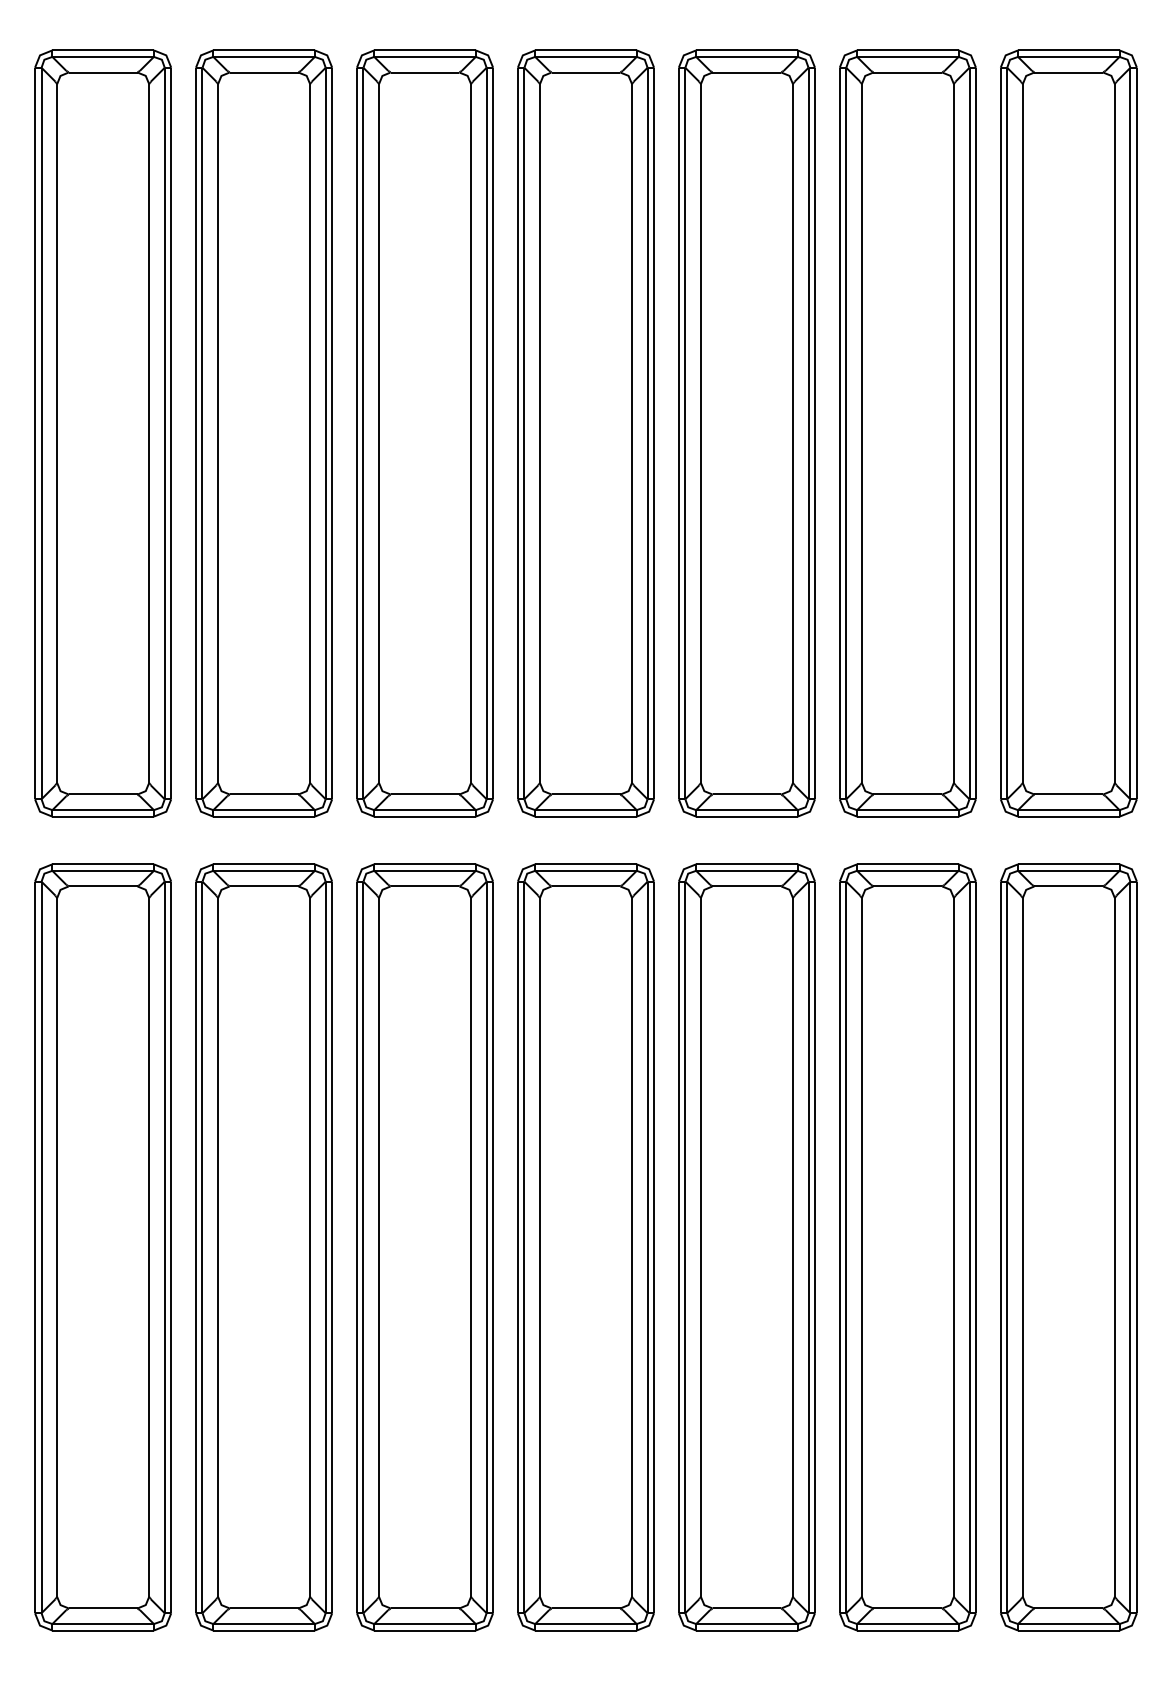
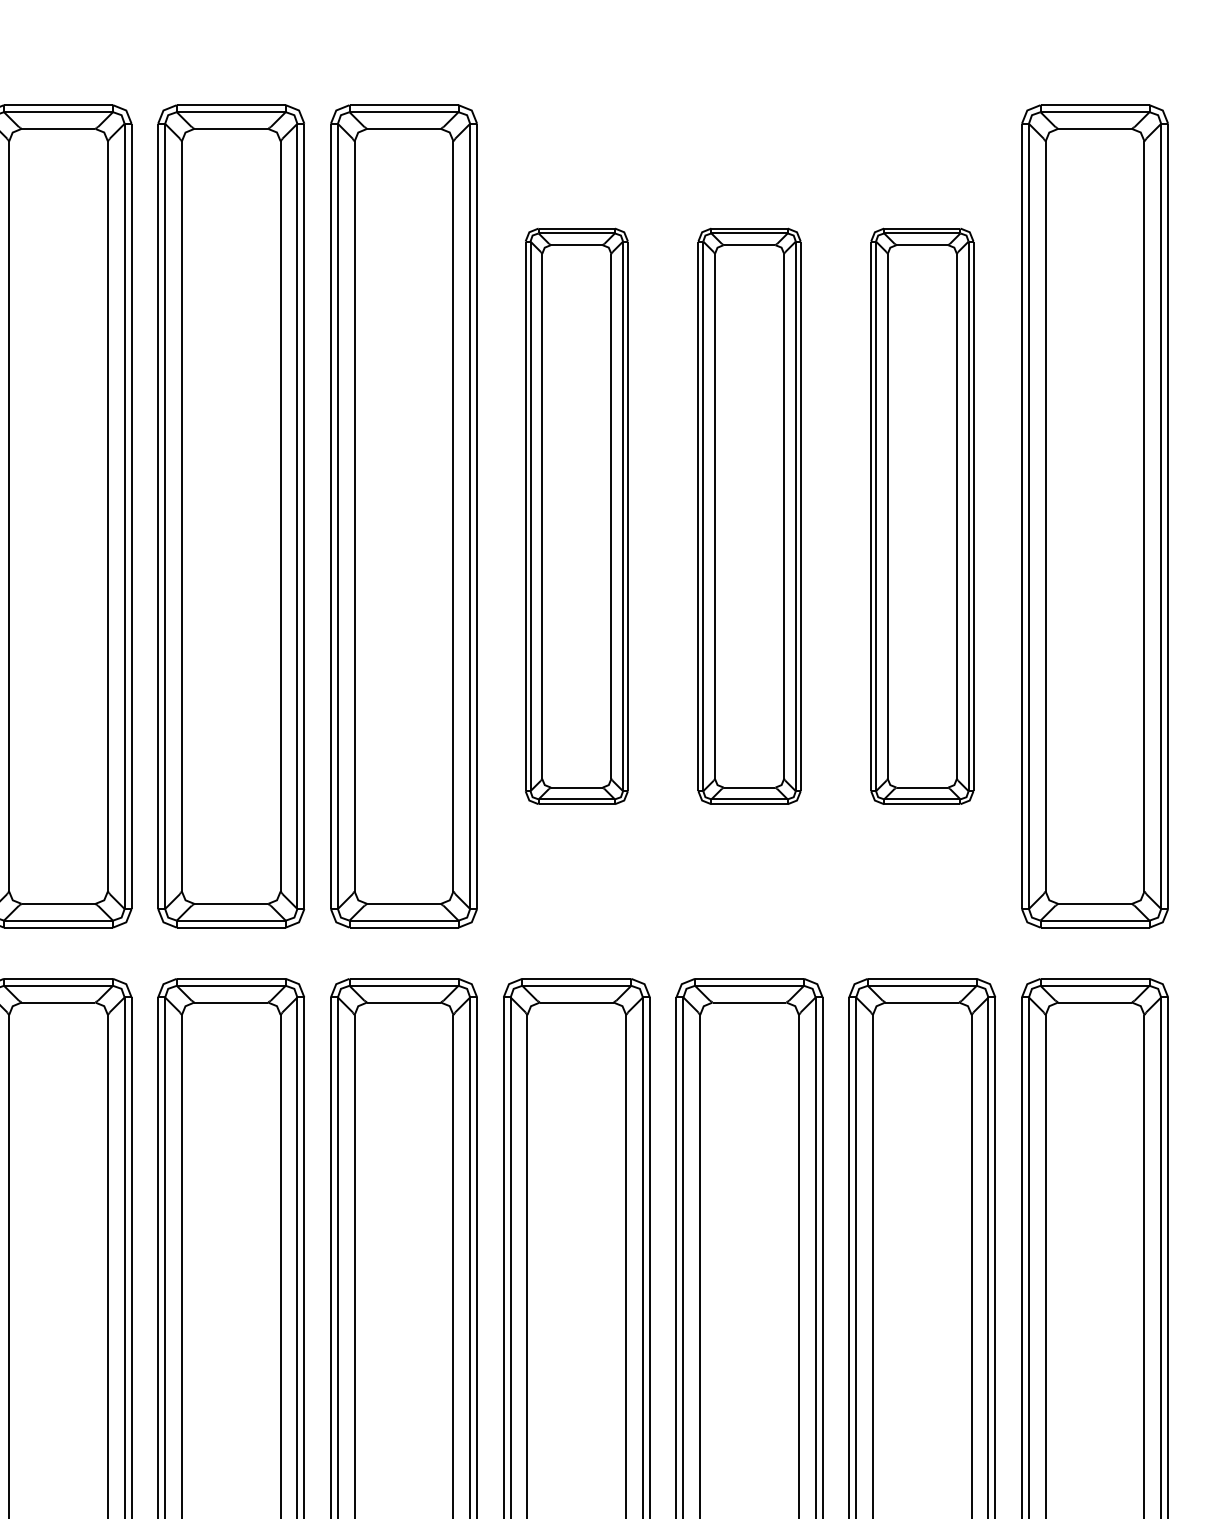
part: (585, 433) -> (576, 516), size x0.7
part: (746, 433) -> (749, 516), size x0.7
part: (907, 433) -> (921, 516), size x0.7

